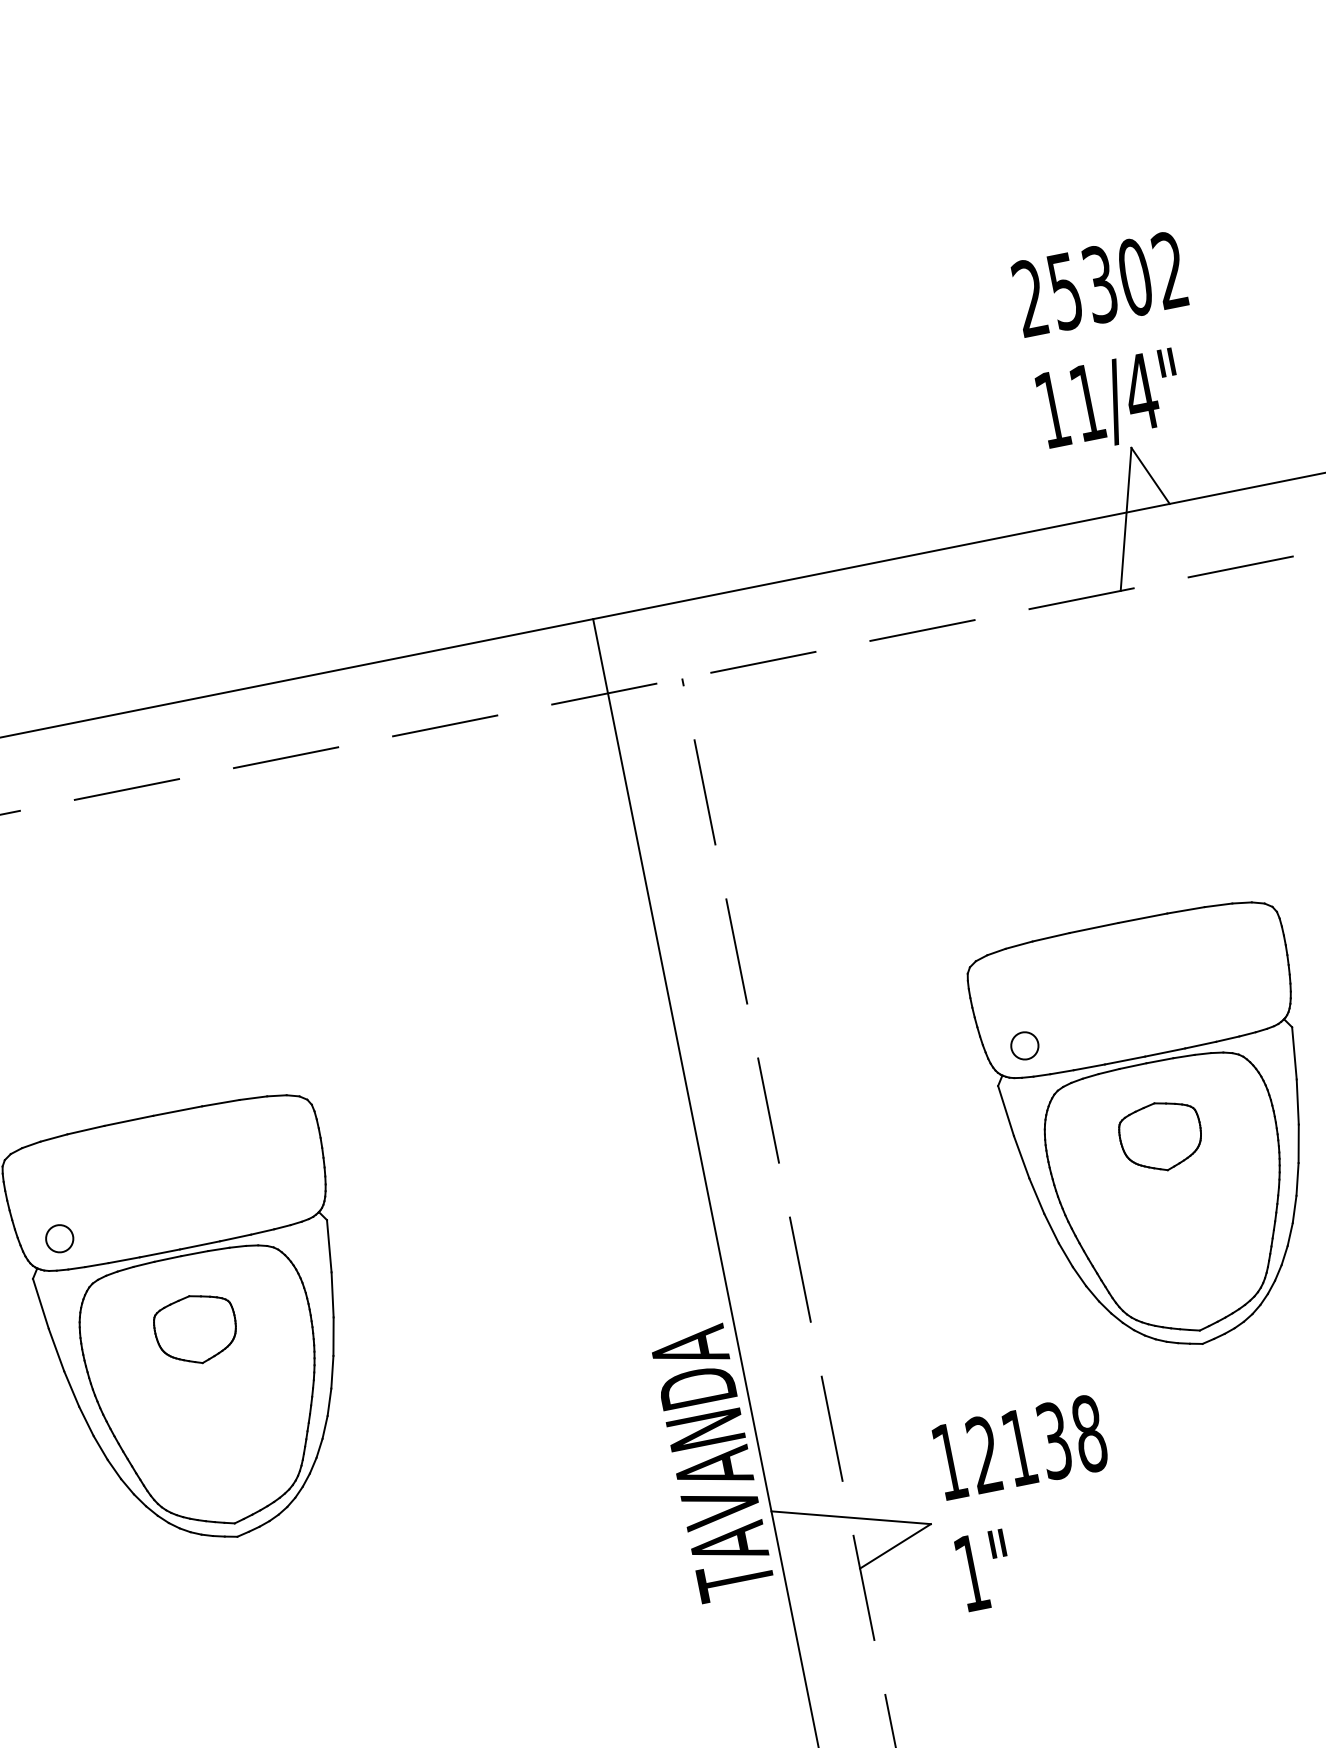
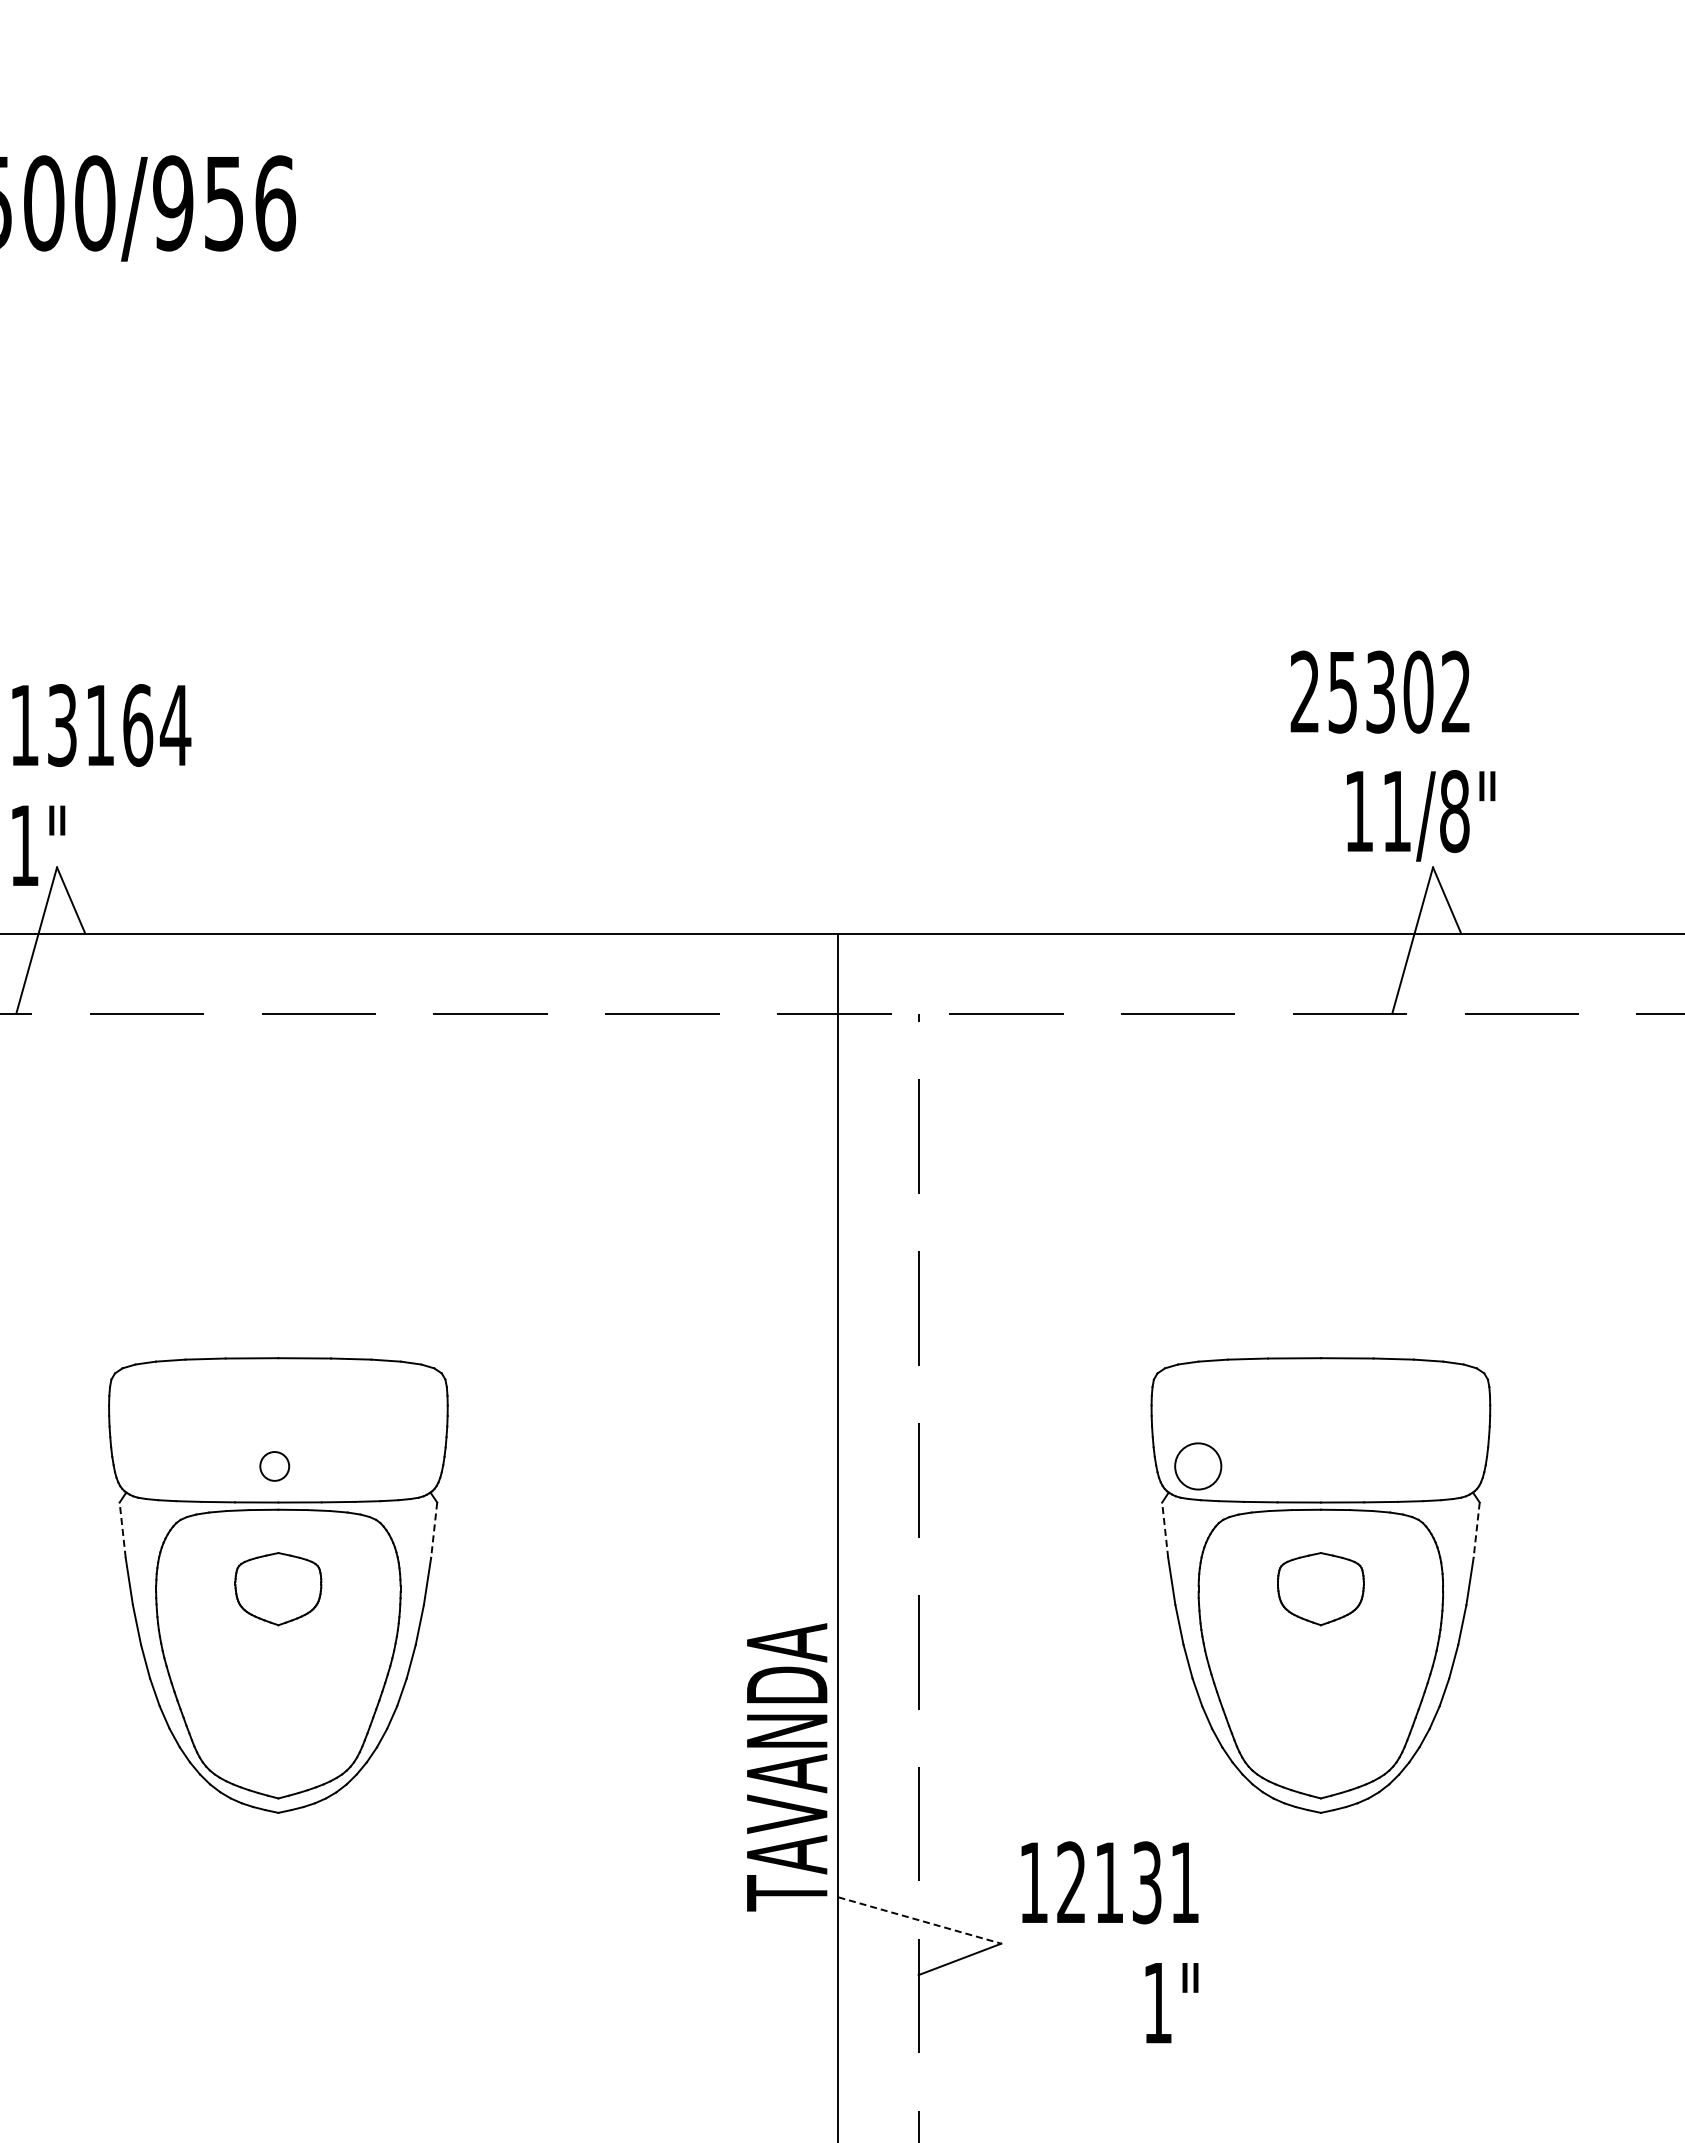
text: (1099, 284) -> (1379, 691), moved
text: (1140, 392) -> (1454, 811), 11/4" -> 11/8"
circle: (1024, 1046) -> (1197, 1466), size x1.6
line: (1294, 1053) -> (1476, 1530), solid -> dashed
line: (1006, 1111) -> (1165, 1530), solid -> dashed
circle: (59, 1238) -> (274, 1466), moved
line: (329, 1246) -> (434, 1530), solid -> dashed
line: (40, 1304) -> (122, 1530), solid -> dashed
text: (1089, 1433) -> (1184, 1882), 12138 -> 12131
text: (712, 1463) -> (787, 1767), moved
line: (850, 1517) -> (919, 1920), solid -> dashed
text: (984, 1570) -> (1171, 2003), moved

